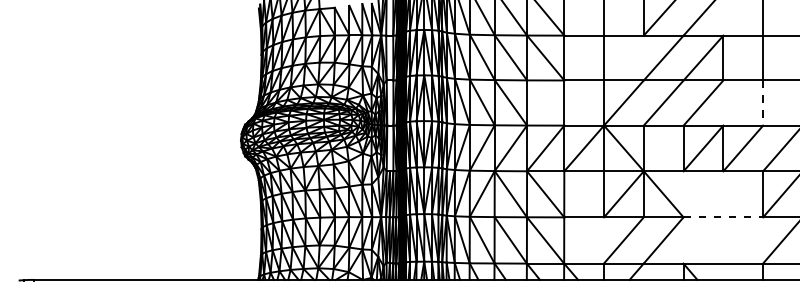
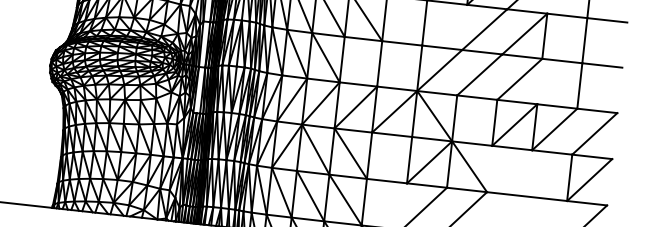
line: (763, 103) -> (580, 86), dashed -> solid
line: (723, 217) -> (527, 196), dashed -> solid

